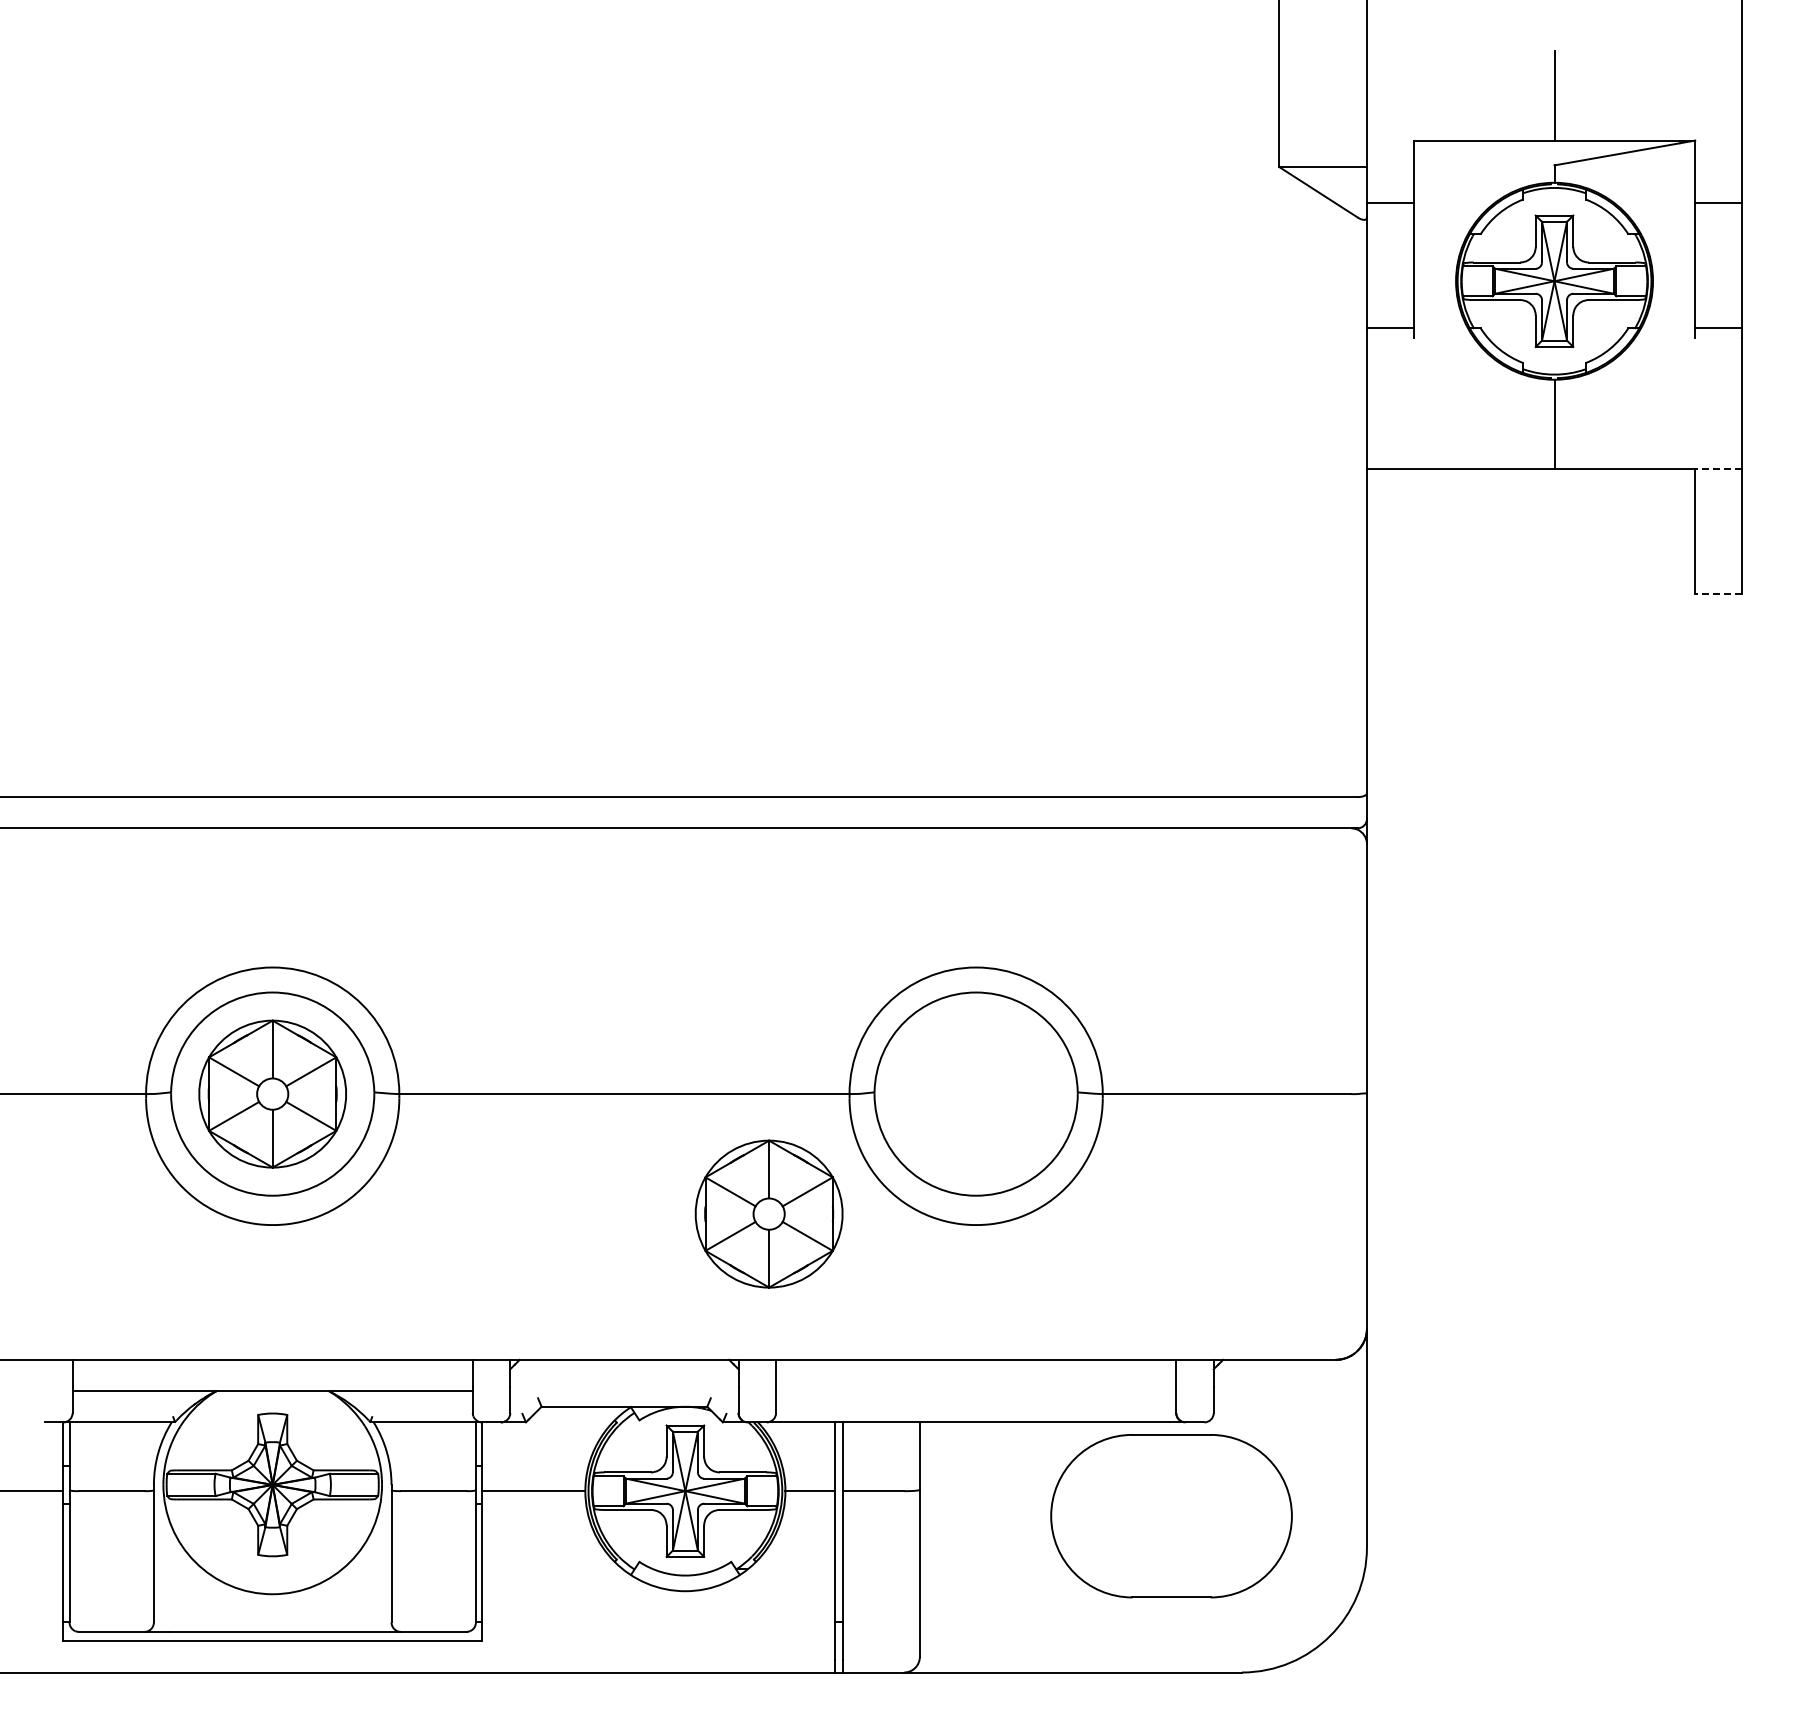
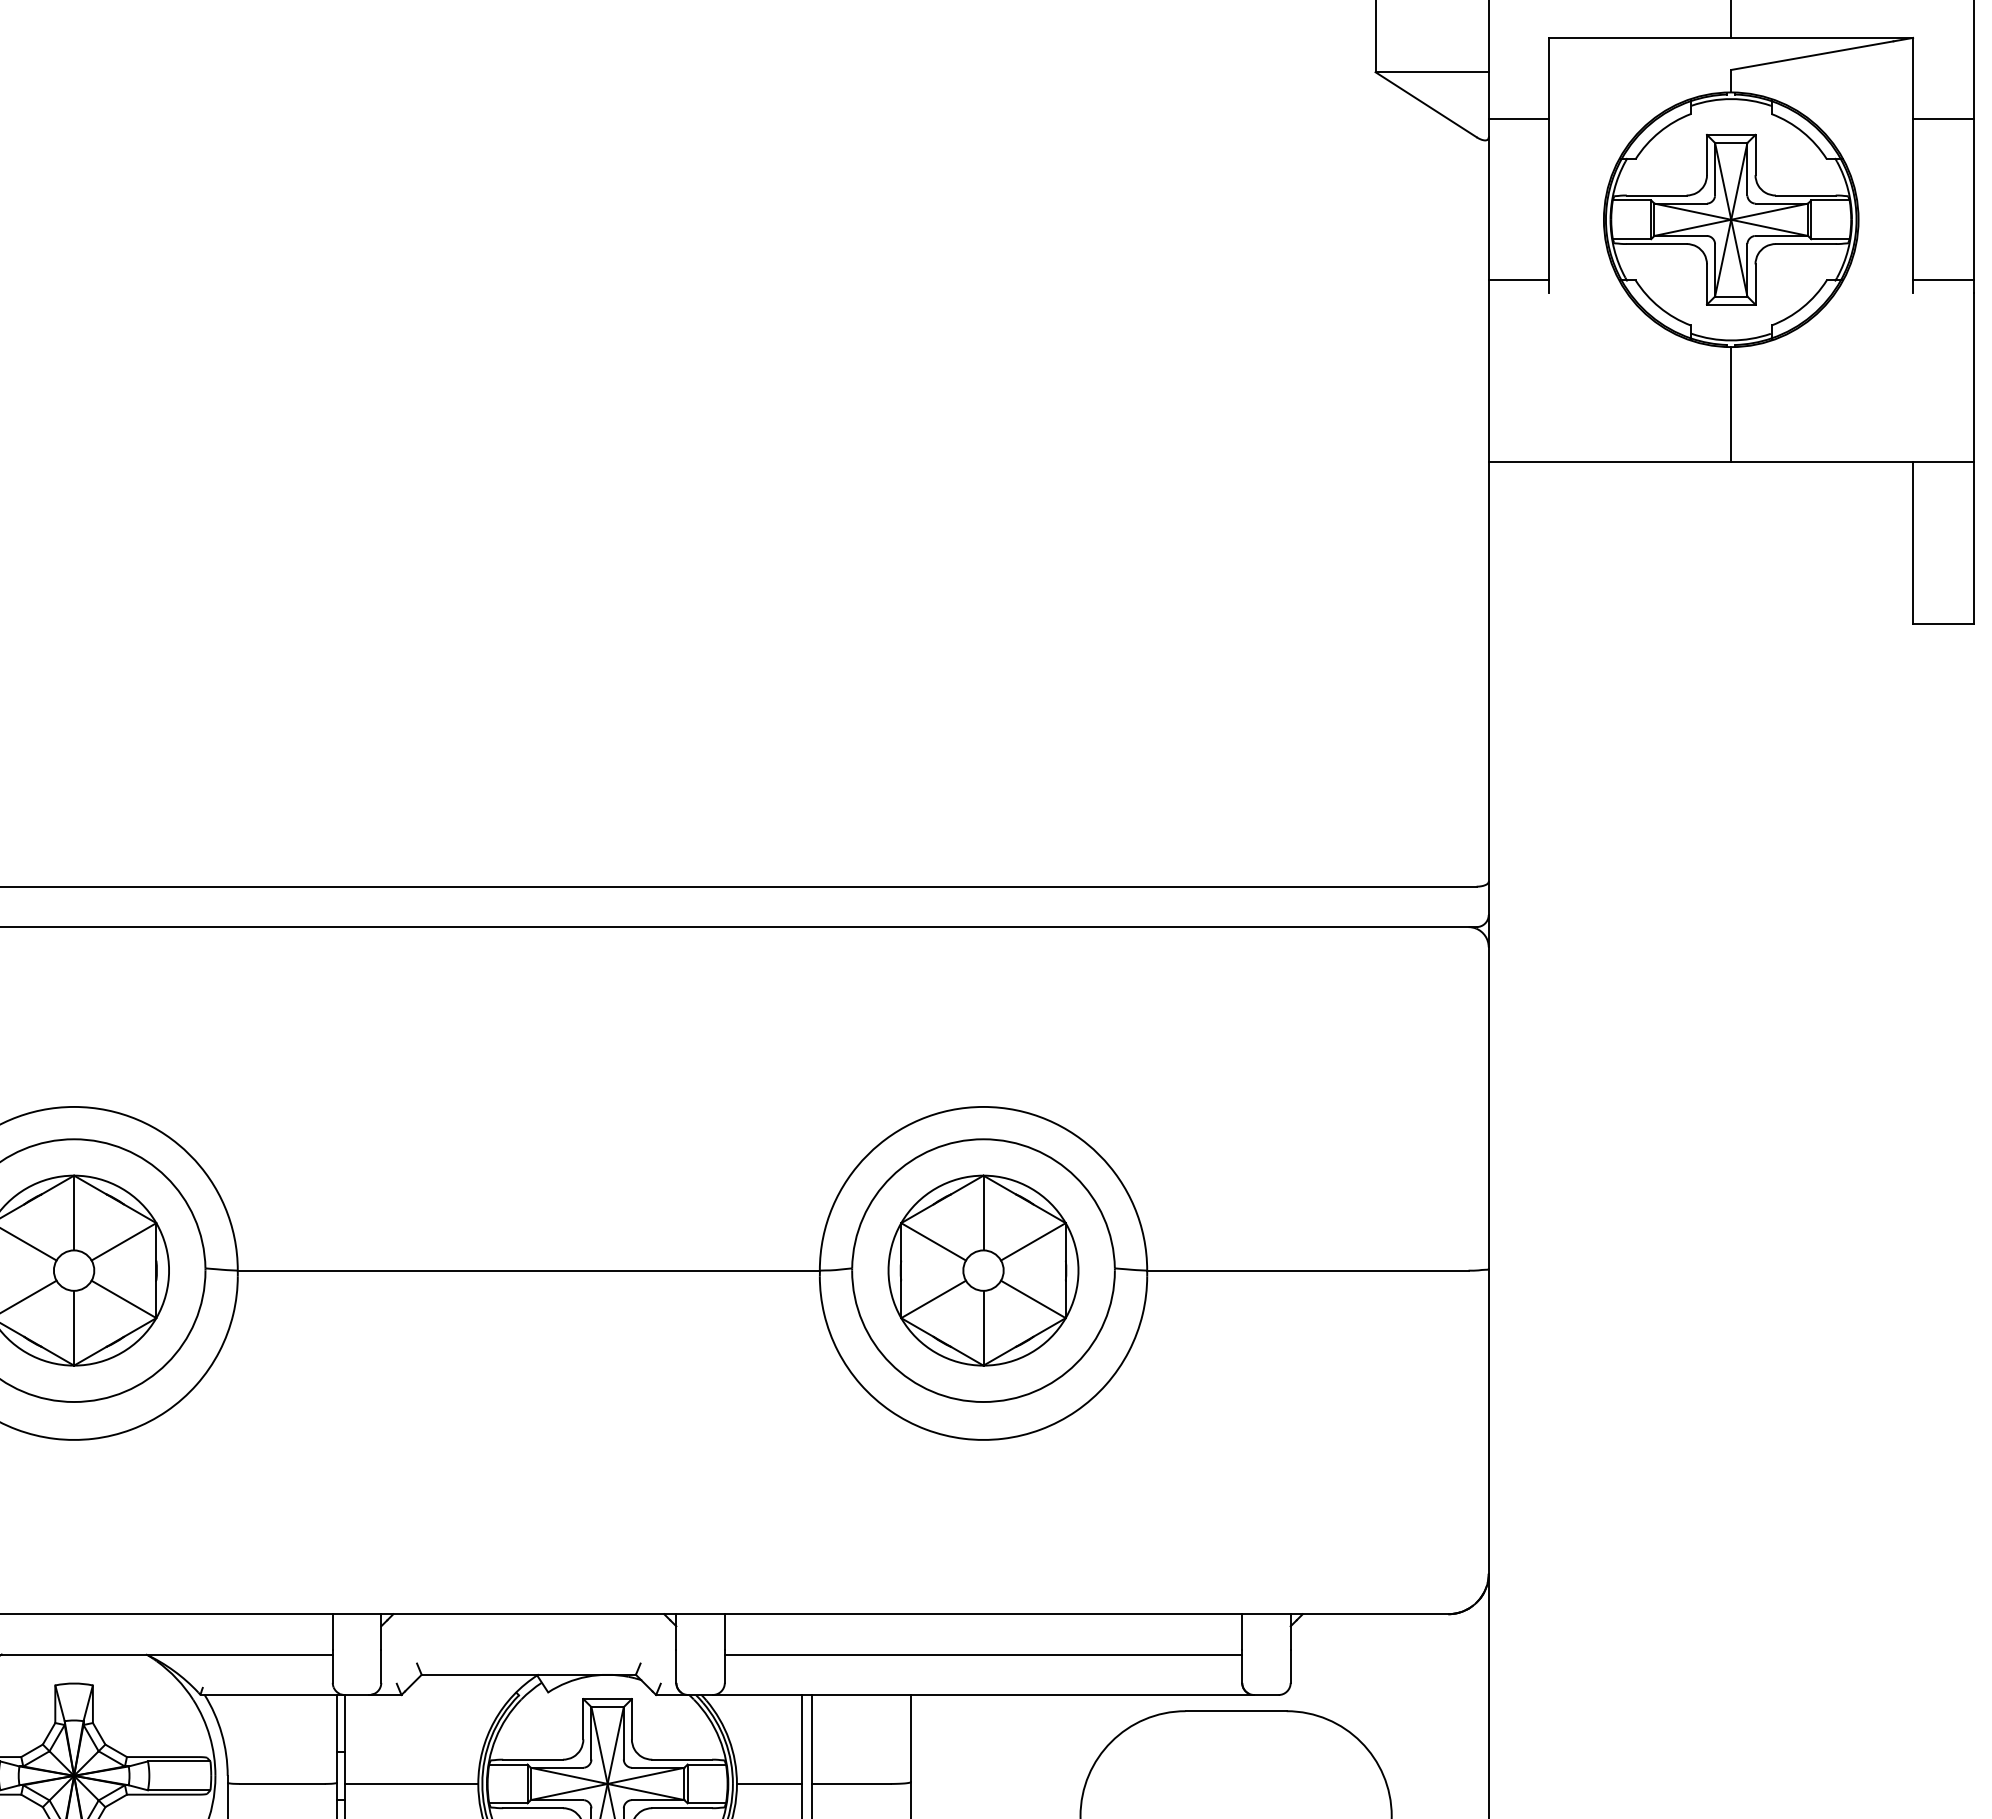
line: (1718, 468) -> (1943, 461), dashed -> solid
line: (1718, 593) -> (1943, 623), dashed -> solid
part: (768, 1213) -> (982, 1269), moved
line: (976, 1391) -> (983, 1655), added

